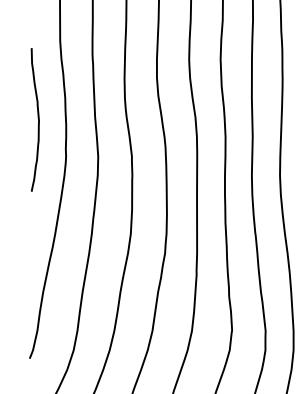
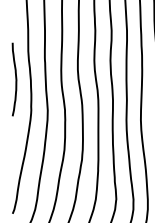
curve: (37, 119) -> (15, 79), moved

